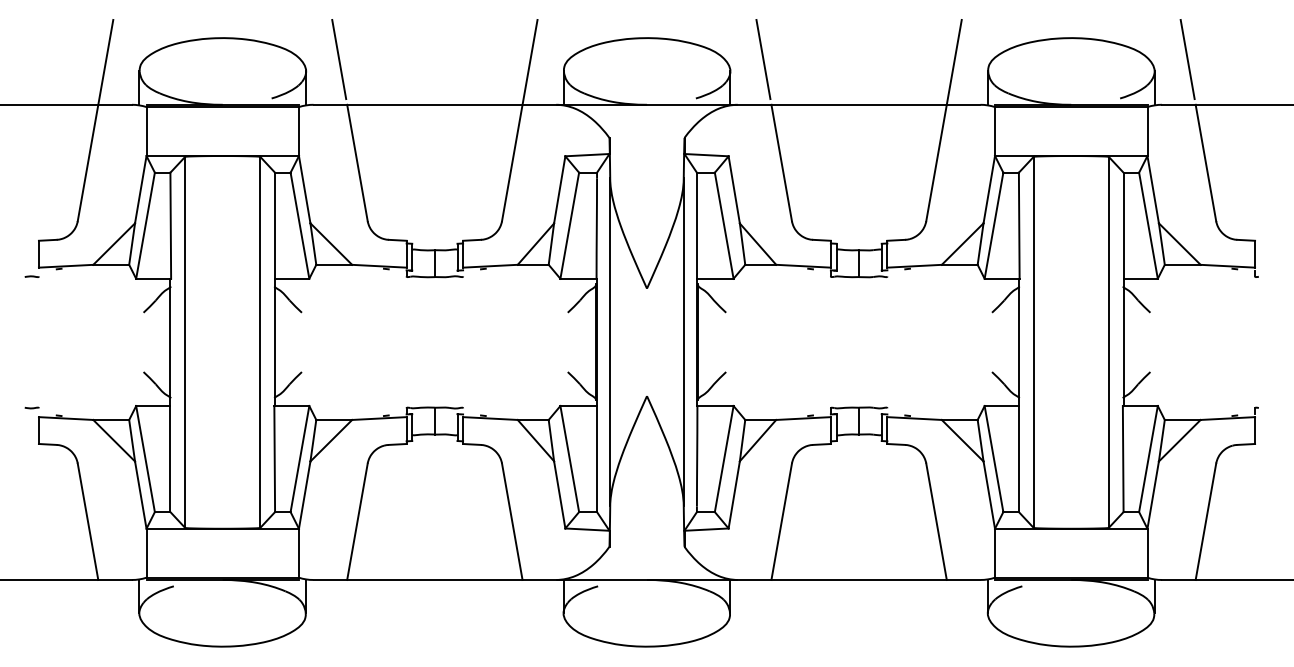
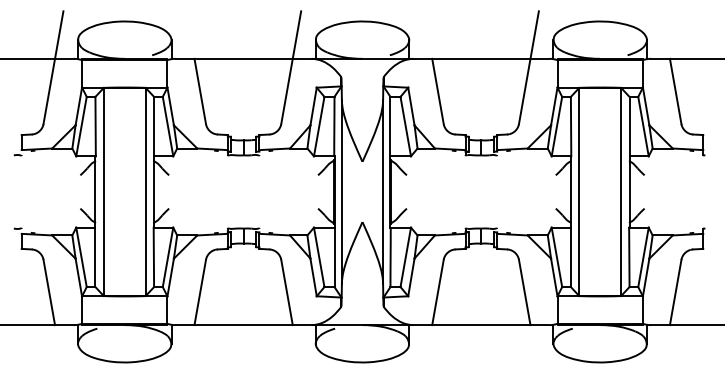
line: (338, 59) -> (189, 33), removed
line: (762, 59) -> (427, 33), removed
line: (1187, 59) -> (665, 33), removed

